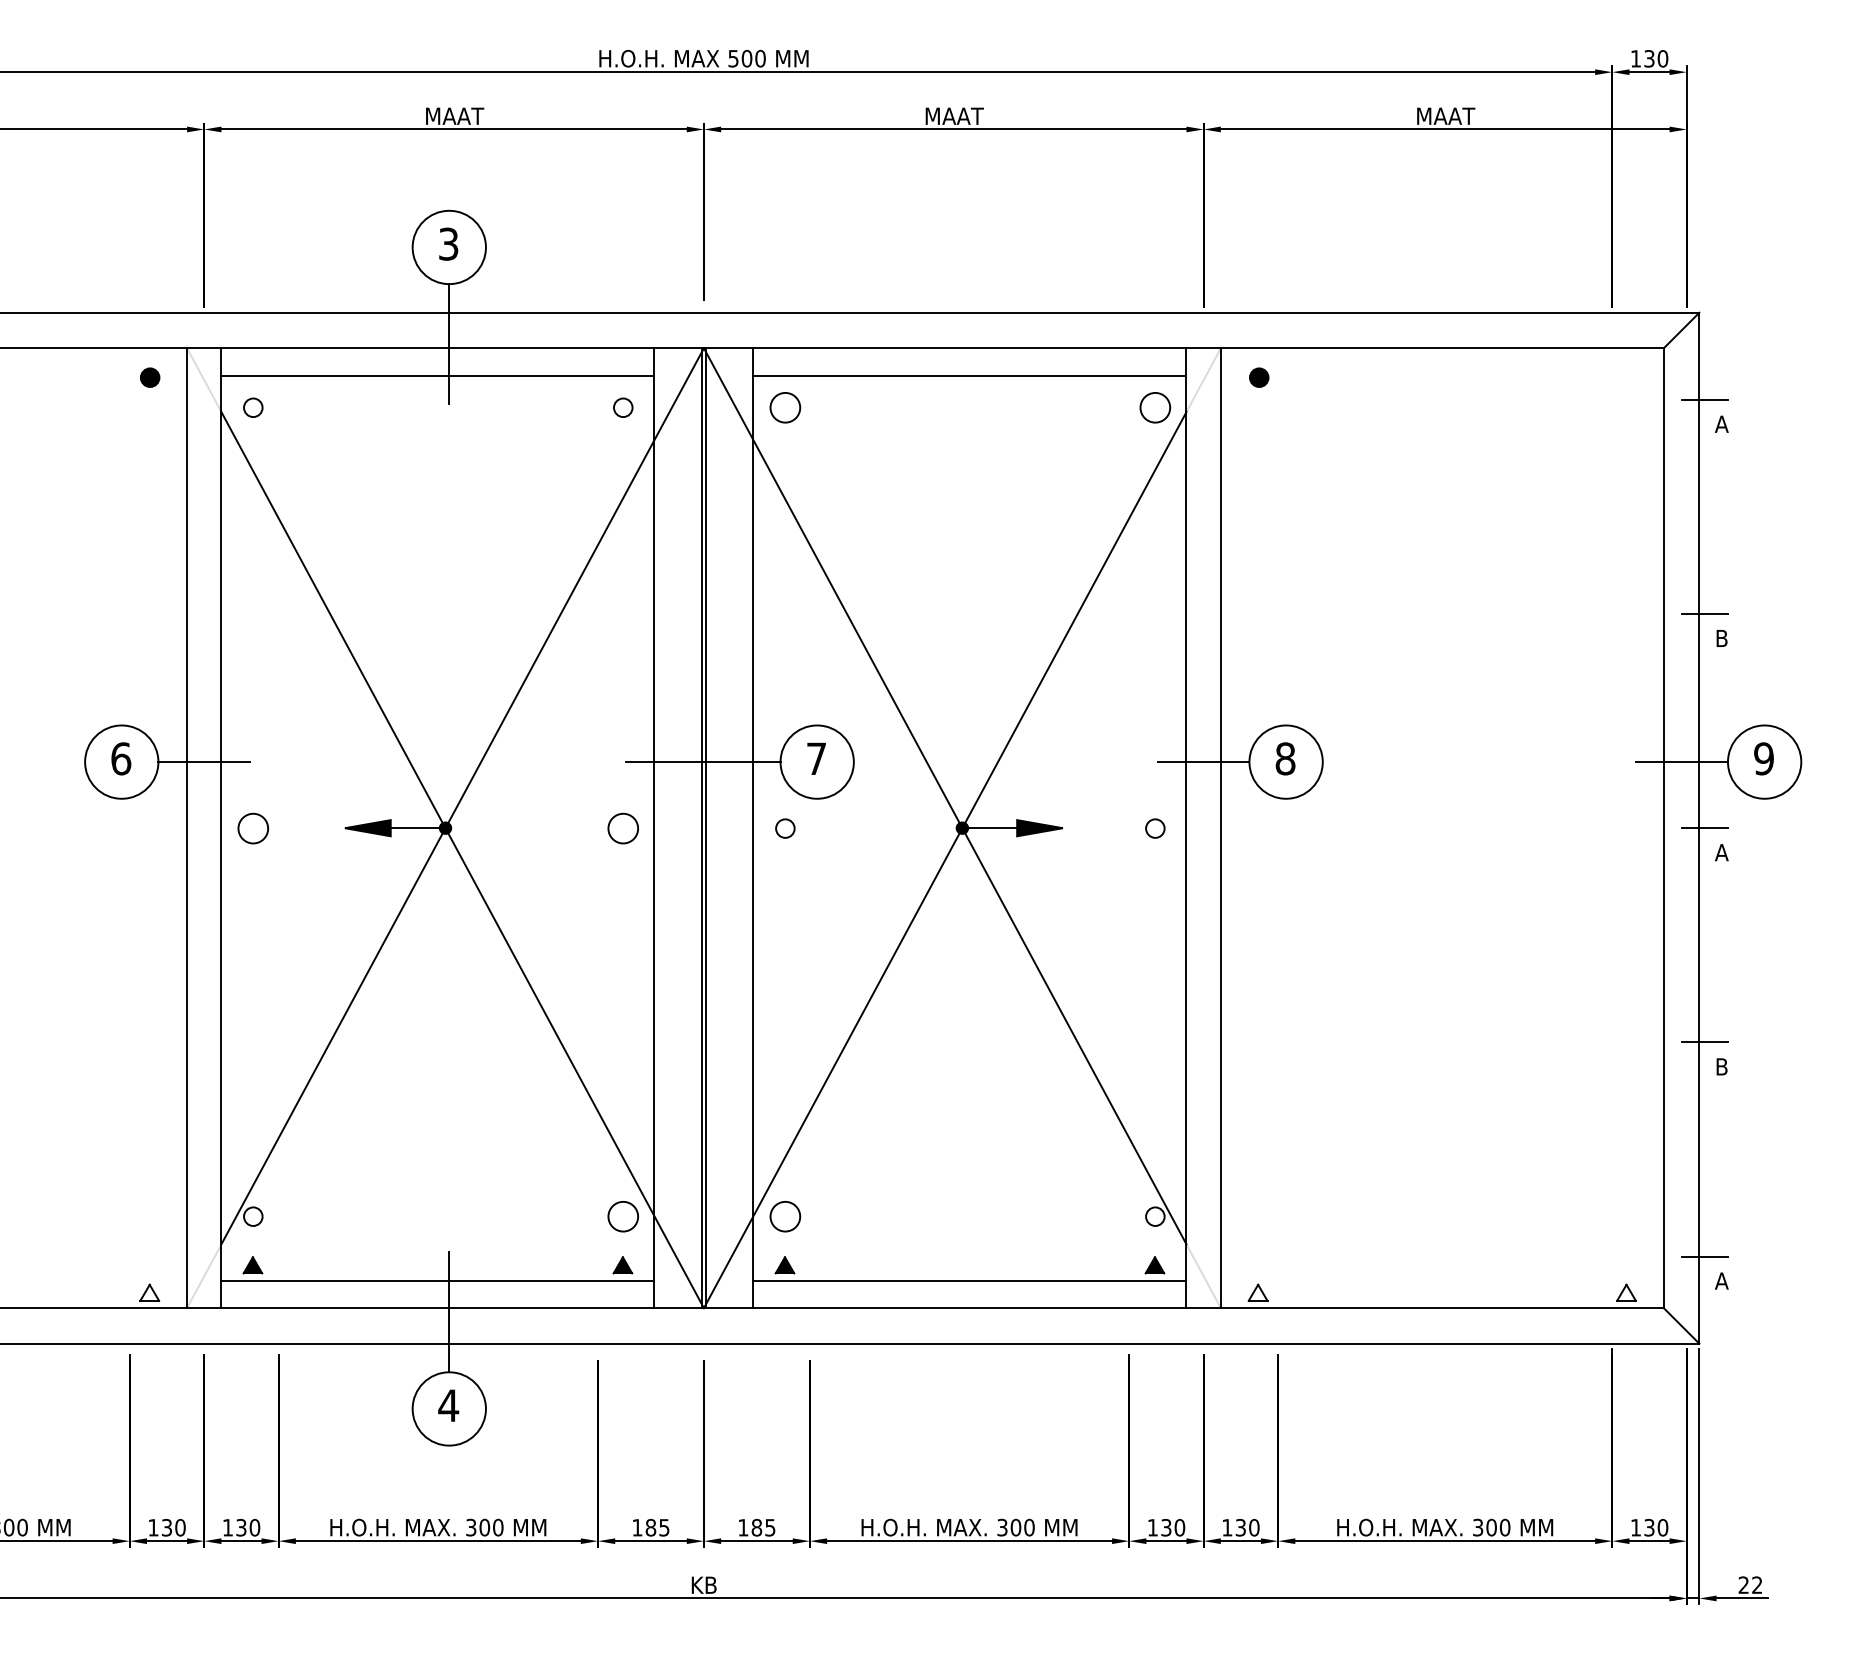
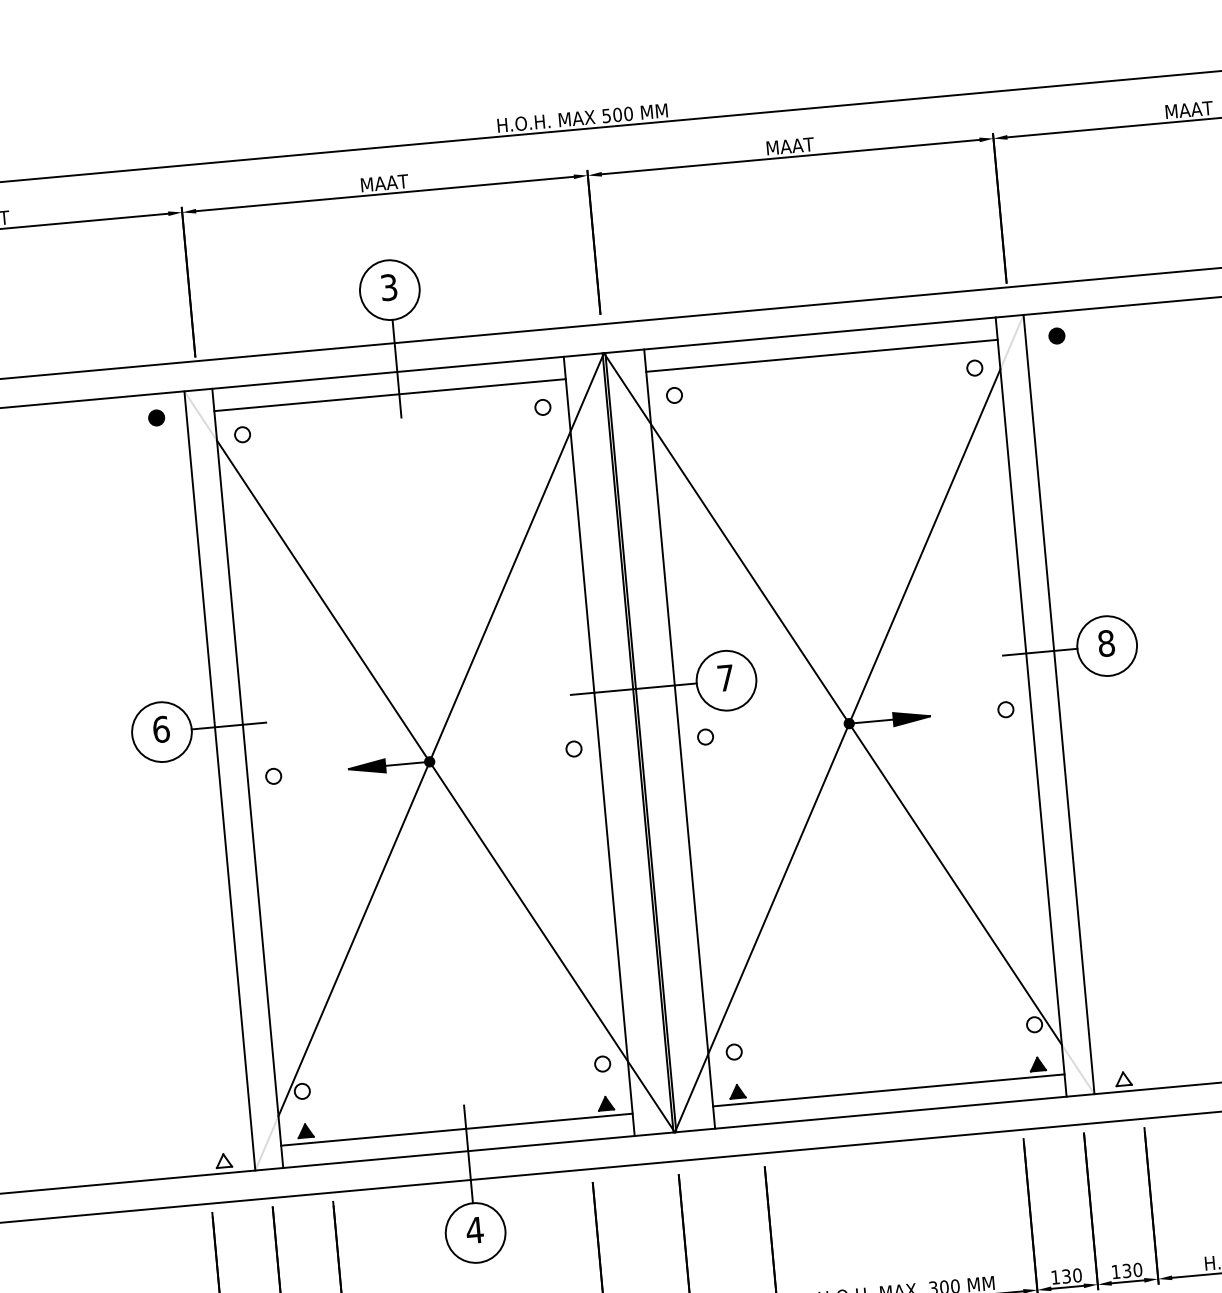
circle: (785, 407) -> (674, 395), size x0.62
circle: (1155, 407) -> (974, 367), size x0.62
circle: (253, 828) -> (273, 776), size x0.62
circle: (623, 828) -> (574, 748), size x0.62
circle: (623, 1216) -> (602, 1063), size x0.62
circle: (785, 1216) -> (734, 1051), size x0.62

